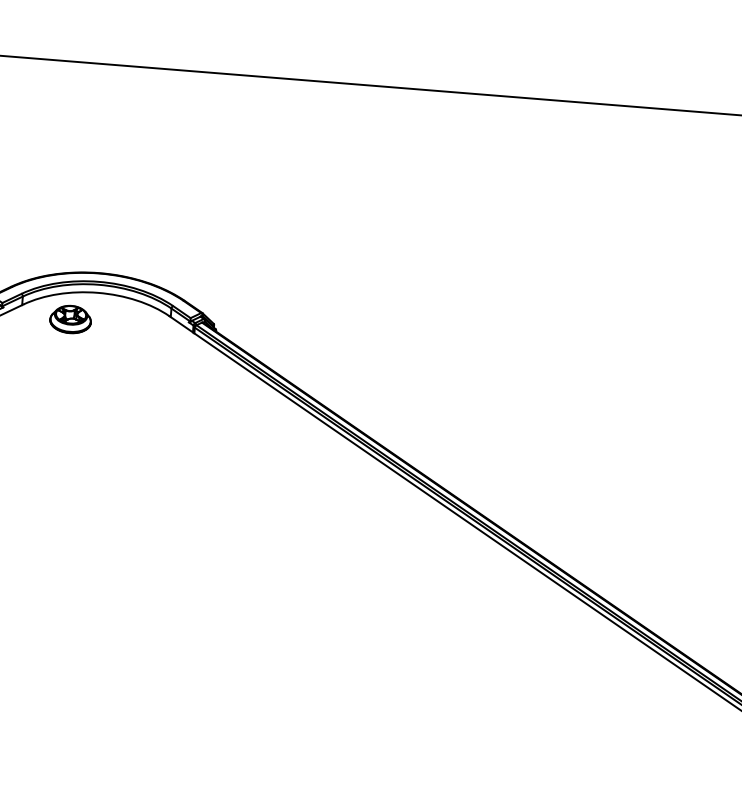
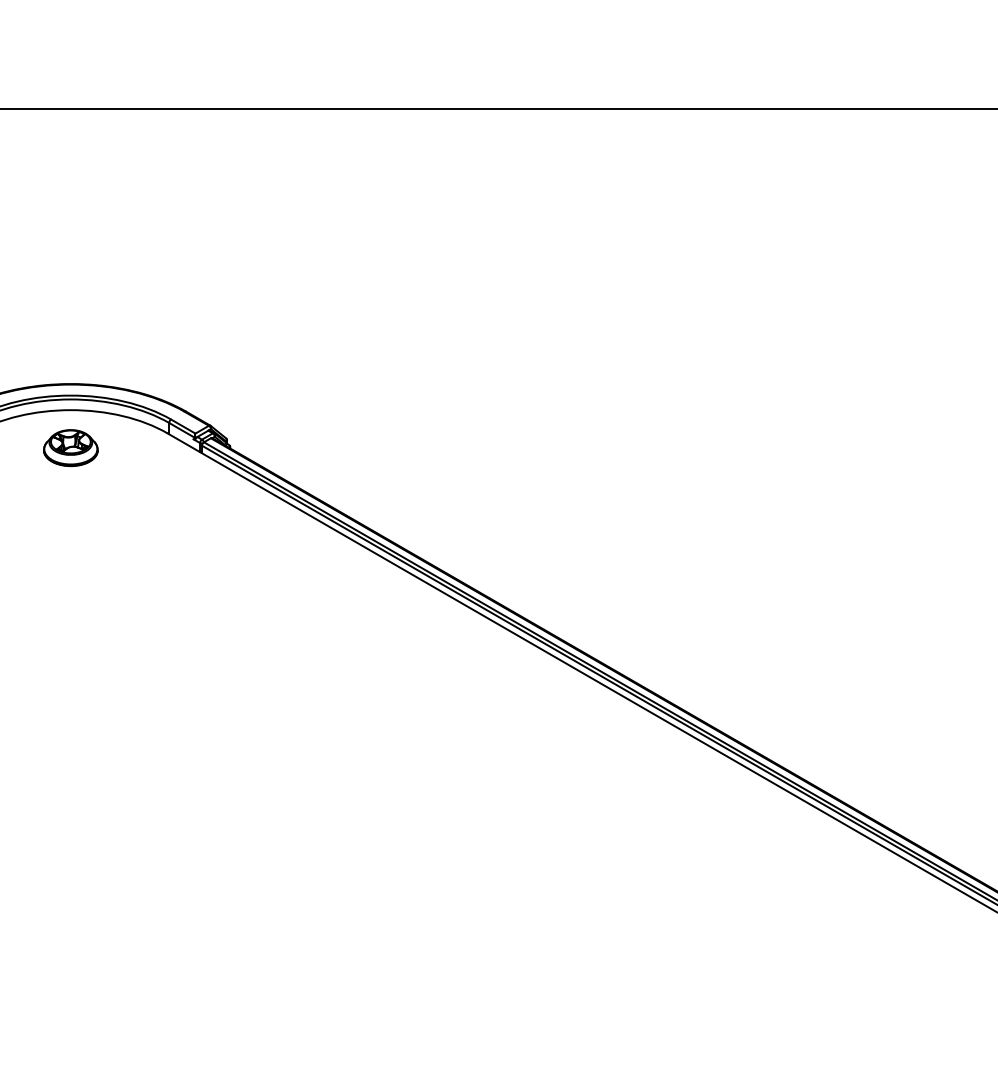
part: (70, 319) -> (70, 448), moved

